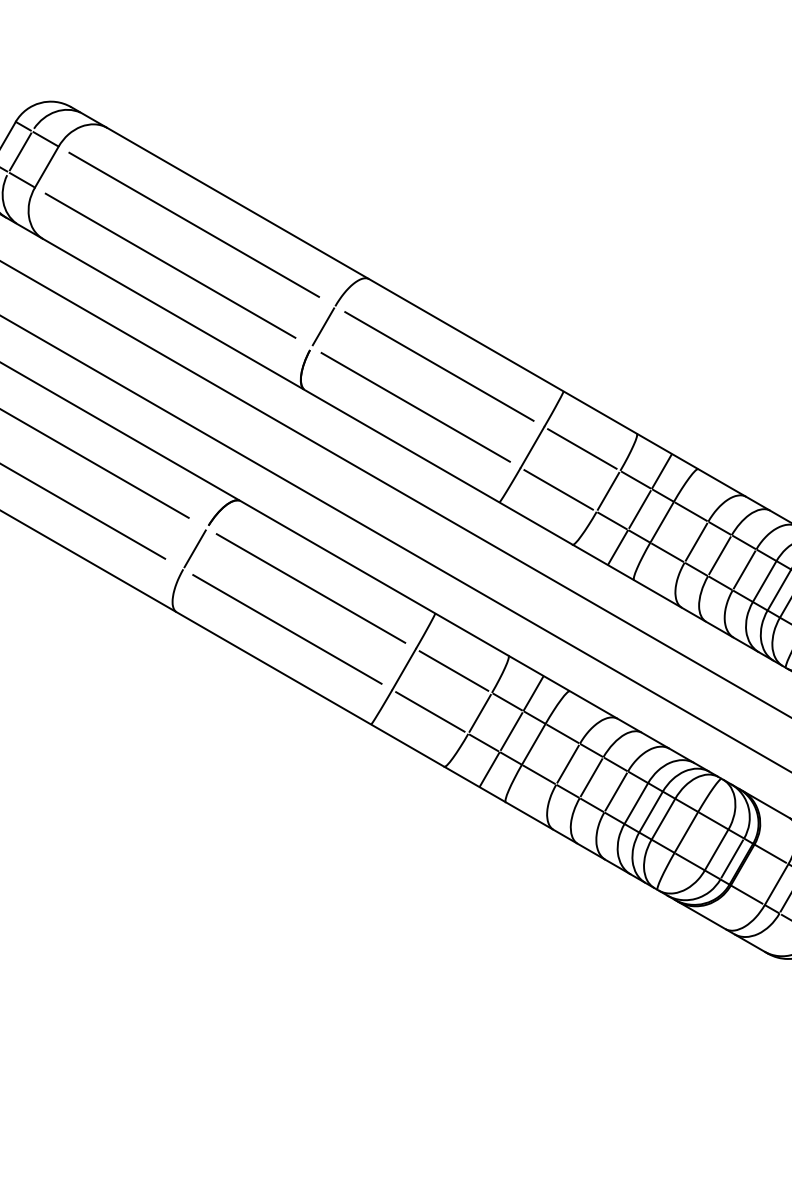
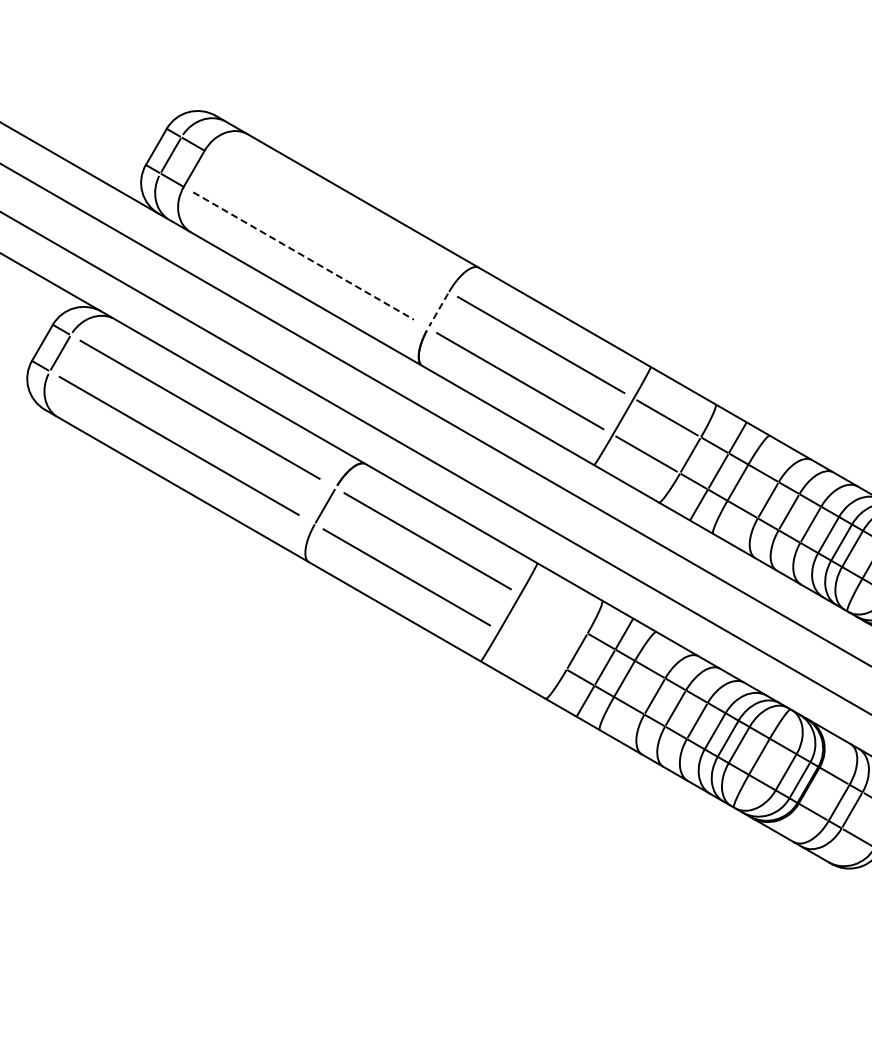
line: (194, 224) -> (324, 219), removed
line: (171, 266) -> (304, 256), solid -> dashed
line: (323, 326) -> (438, 309), solid -> dashed
line: (453, 670) -> (553, 613), removed
line: (429, 711) -> (532, 649), removed

